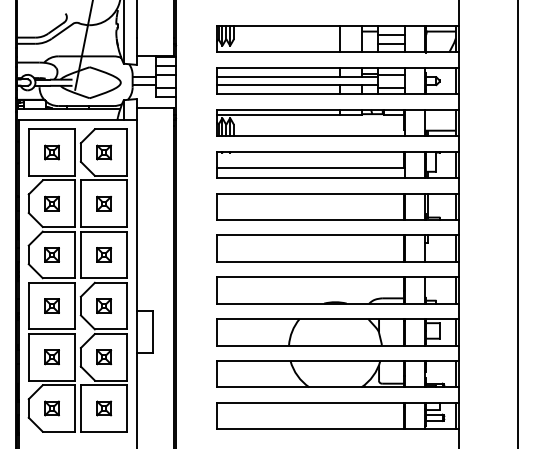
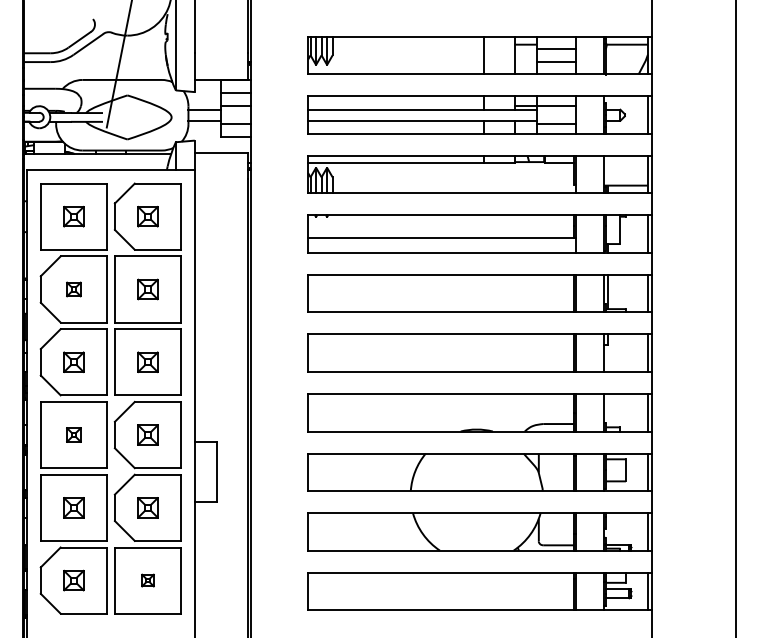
part: (51, 203) -> (73, 289), size x0.7
part: (51, 305) -> (73, 434), size x0.7
part: (103, 408) -> (147, 580), size x0.6

